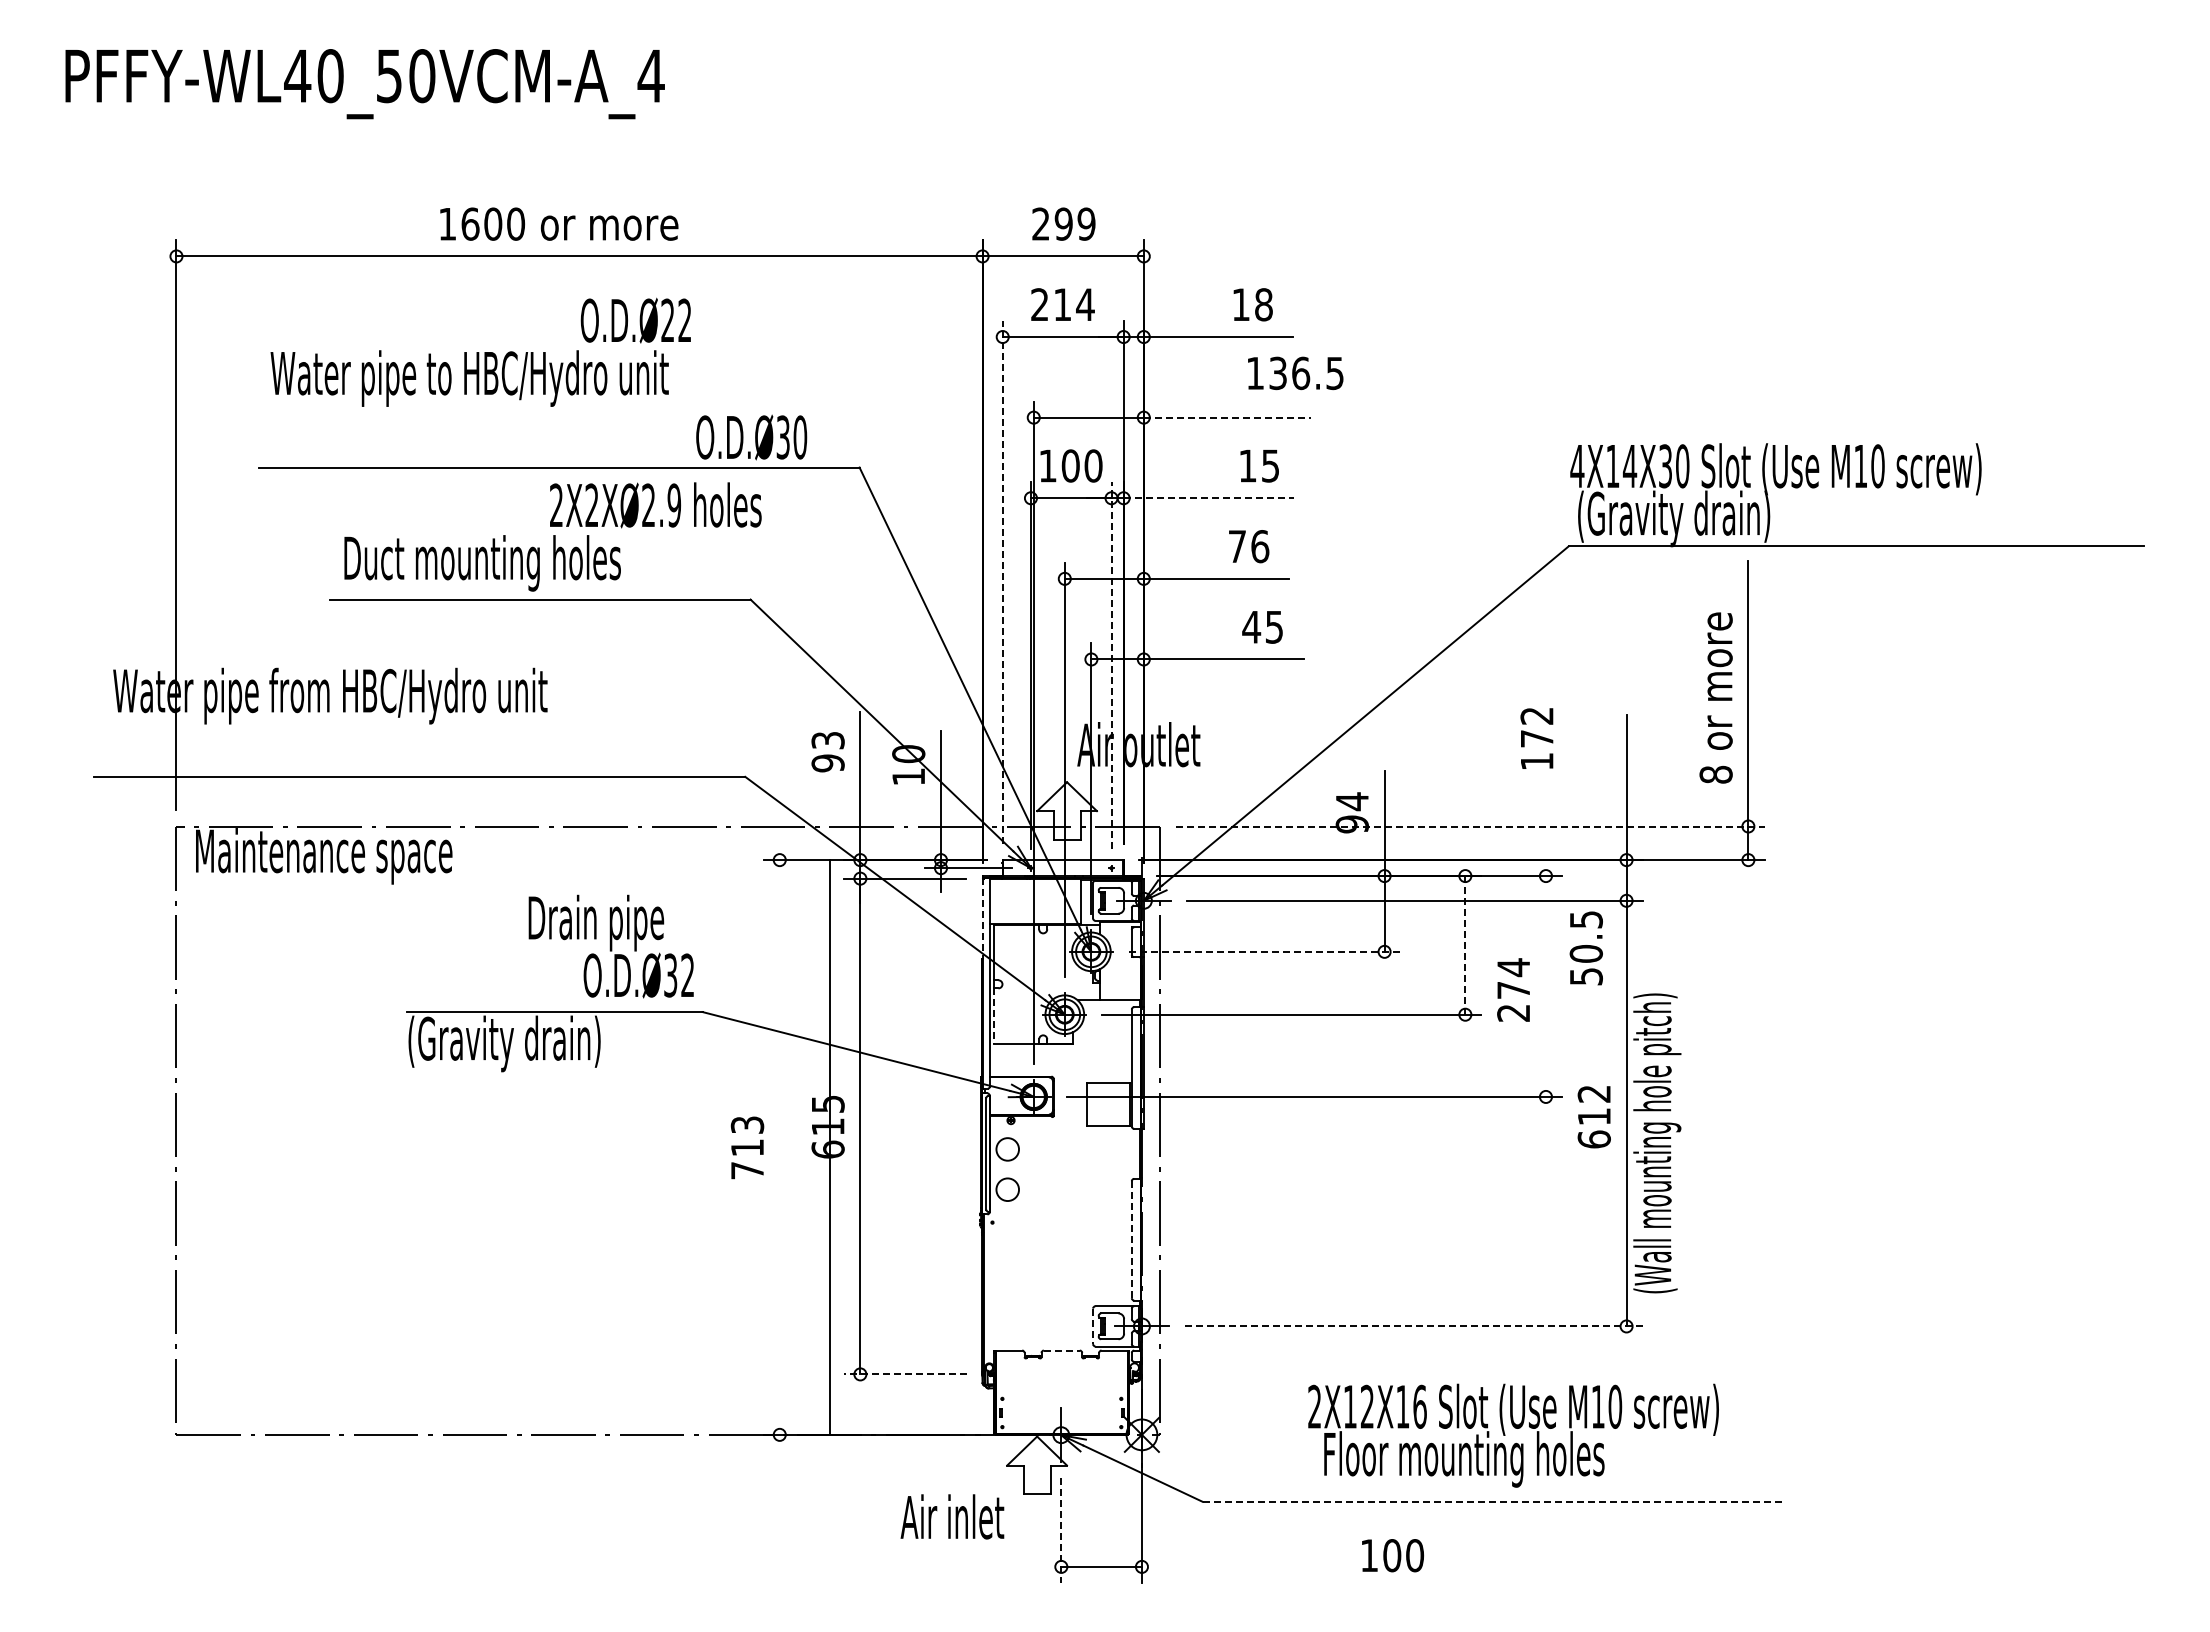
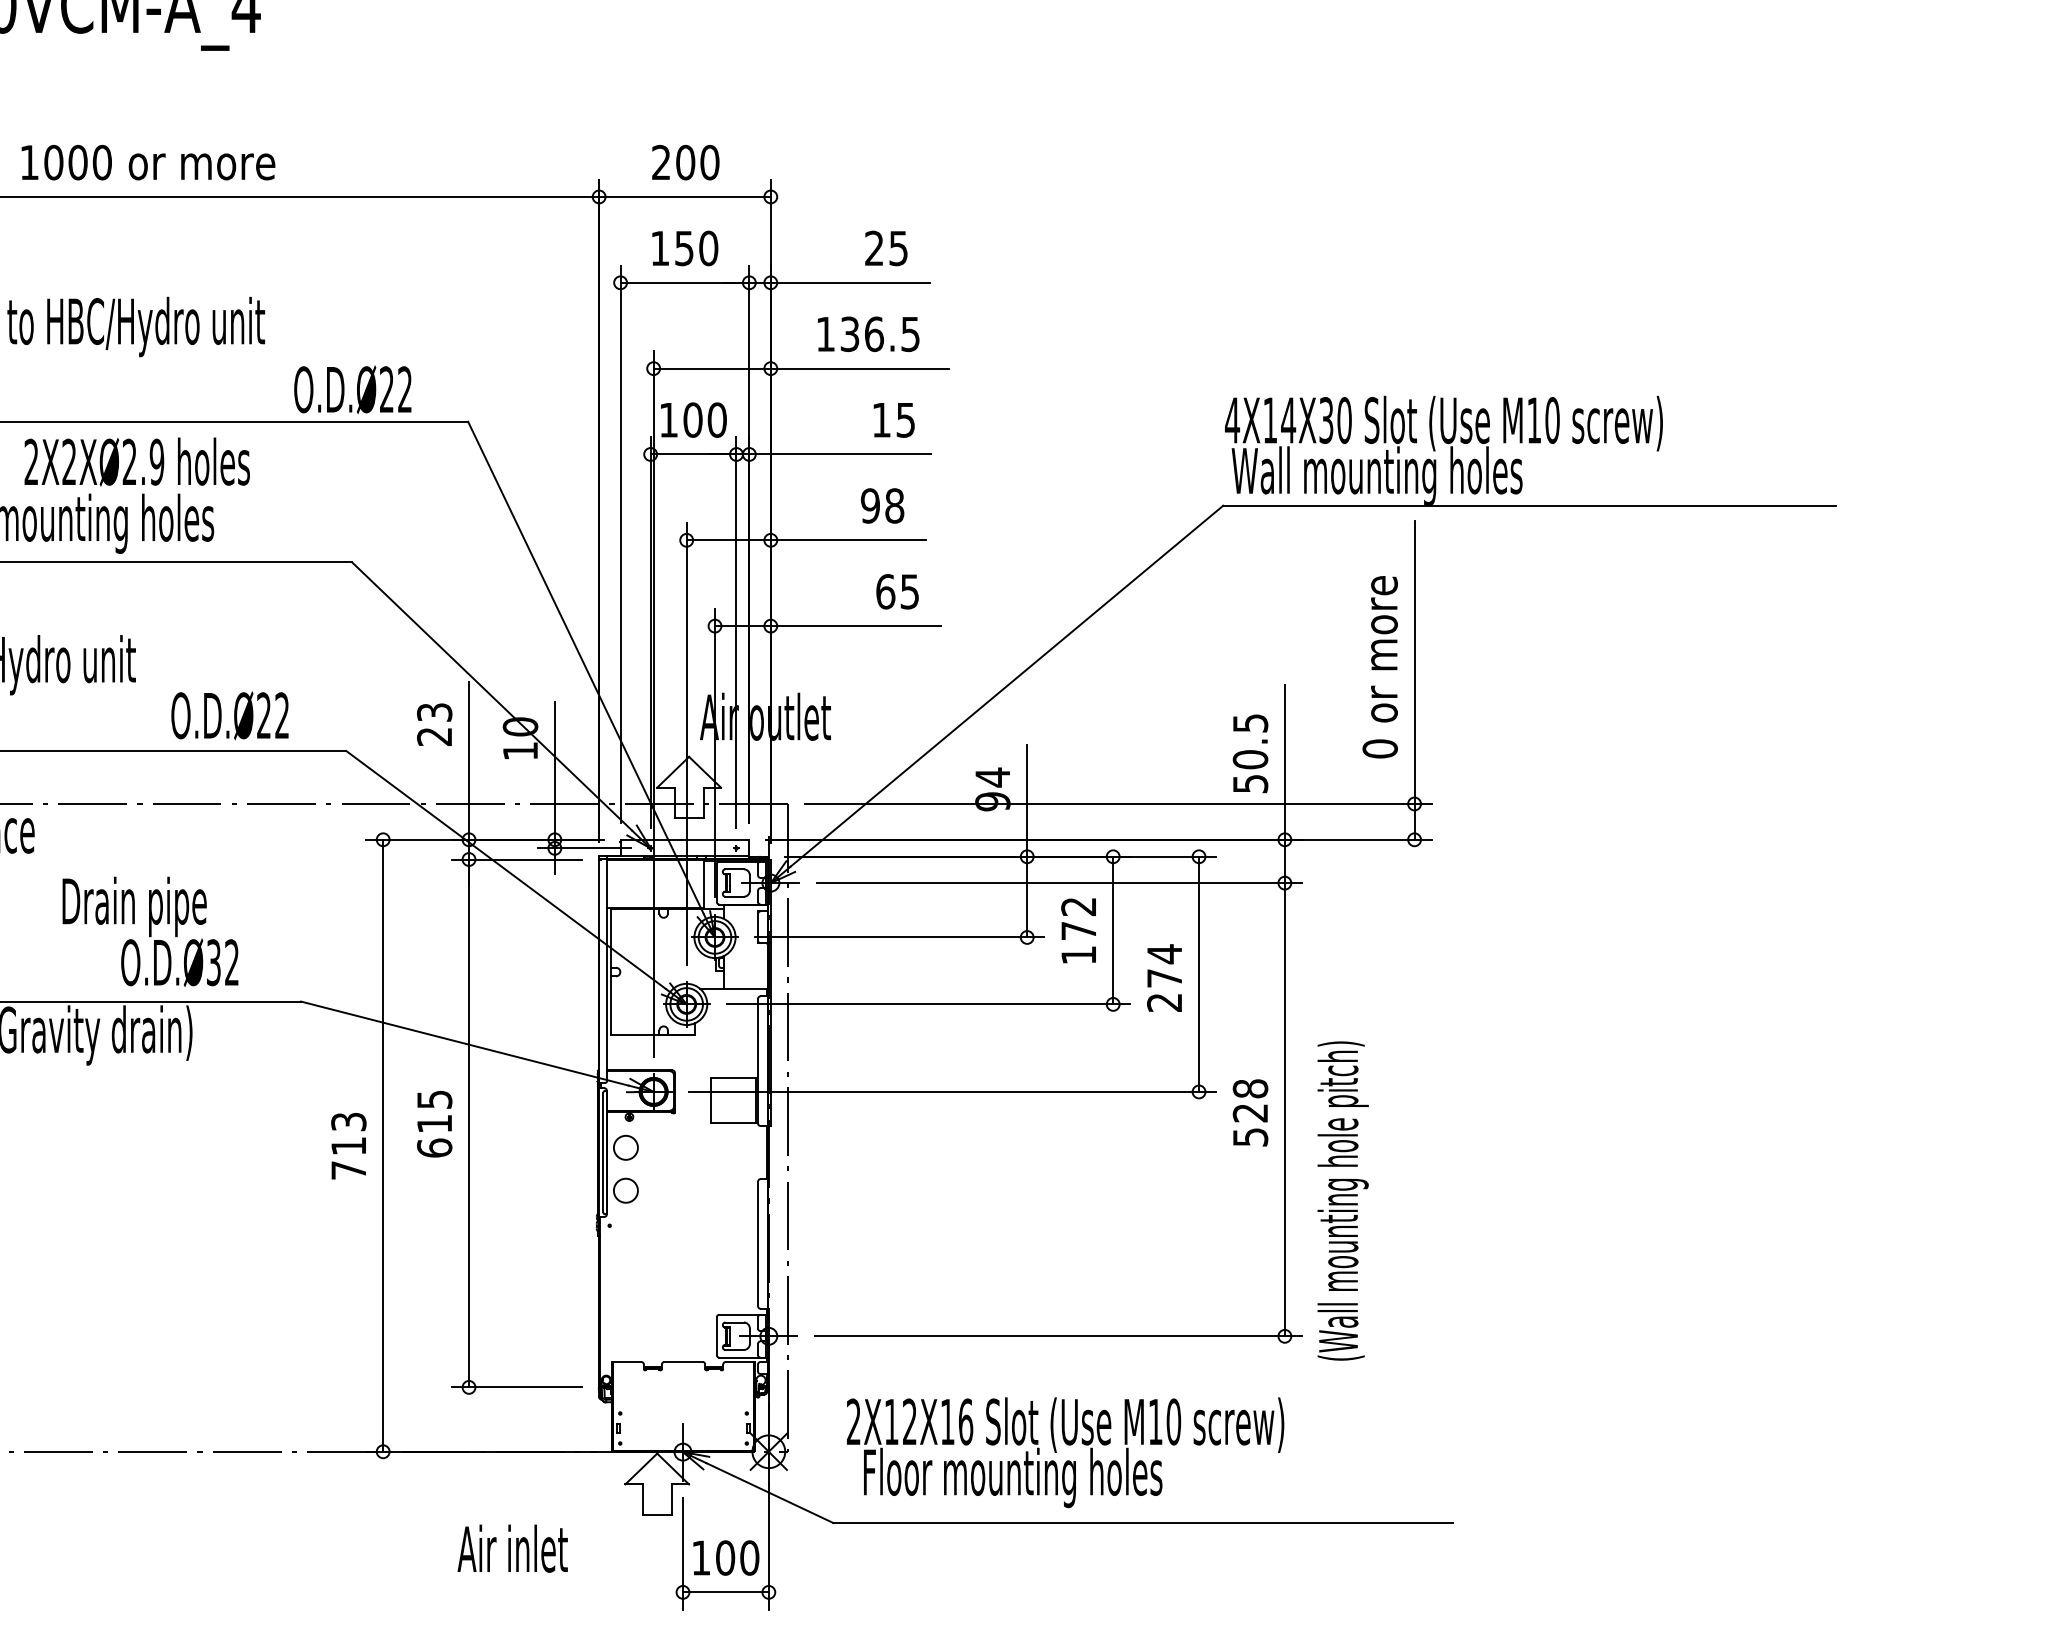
text: (470, 223) -> (53, 161), 1600 -> 1000
text: (1074, 223) -> (697, 161), 299 -> 200
text: (1062, 304) -> (684, 248), 214 -> 150
text: (1252, 304) -> (886, 248), 18 -> 25
text: (635, 320) -> (229, 715), moved
text: (1295, 373) -> (868, 334), moved
line: (1227, 417) -> (859, 368), dashed -> solid
text: (791, 437) -> (395, 389), O.D.Ø30 -> O.D.Ø22
line: (1209, 498) -> (840, 454), dashed -> solid
text: (655, 505) -> (136, 462), moved
text: (1712, 518) -> (1376, 476), (Gravity drain) -> Wall mounting holes
text: (1248, 546) -> (882, 505), 76 -> 98
line: (1002, 582) -> (620, 544), dashed -> solid
text: (1251, 626) -> (885, 591), 45 -> 65
line: (1111, 665) -> (736, 632), dashed -> solid
text: (1536, 738) -> (1078, 930), moved
text: (827, 763) -> (434, 736), 93 -> 23
text: (1715, 774) -> (1379, 748), 8 -> 0
line: (1470, 826) -> (1118, 803), dashed -> solid
line: (982, 918) -> (599, 901), dashed -> solid
line: (1465, 945) -> (1113, 930), dashed -> solid
text: (610, 946) -> (149, 931), moved
text: (1585, 948) -> (1249, 753), moved
line: (1264, 951) -> (899, 937), dashed -> solid
line: (1545, 986) -> (1198, 974), added
line: (994, 1016) -> (611, 1006), dashed -> solid
text: (1593, 1116) -> (1249, 1112), 612 -> 528
text: (1657, 1143) -> (1343, 1201), moved
line: (829, 1147) -> (382, 1145), moved
line: (1131, 1239) -> (757, 1243), dashed -> solid
line: (1093, 1326) -> (717, 1336), dashed -> solid
line: (1413, 1326) -> (1057, 1336), dashed -> solid
line: (1061, 1350) -> (683, 1361), dashed -> solid
line: (905, 1374) -> (517, 1387), dashed -> solid
text: (1513, 1435) -> (1065, 1452), moved
line: (1494, 1501) -> (1144, 1522), dashed -> solid
text: (952, 1516) -> (512, 1548), moved
line: (1061, 1531) -> (683, 1554), dashed -> solid
text: (1392, 1555) -> (725, 1557), moved

